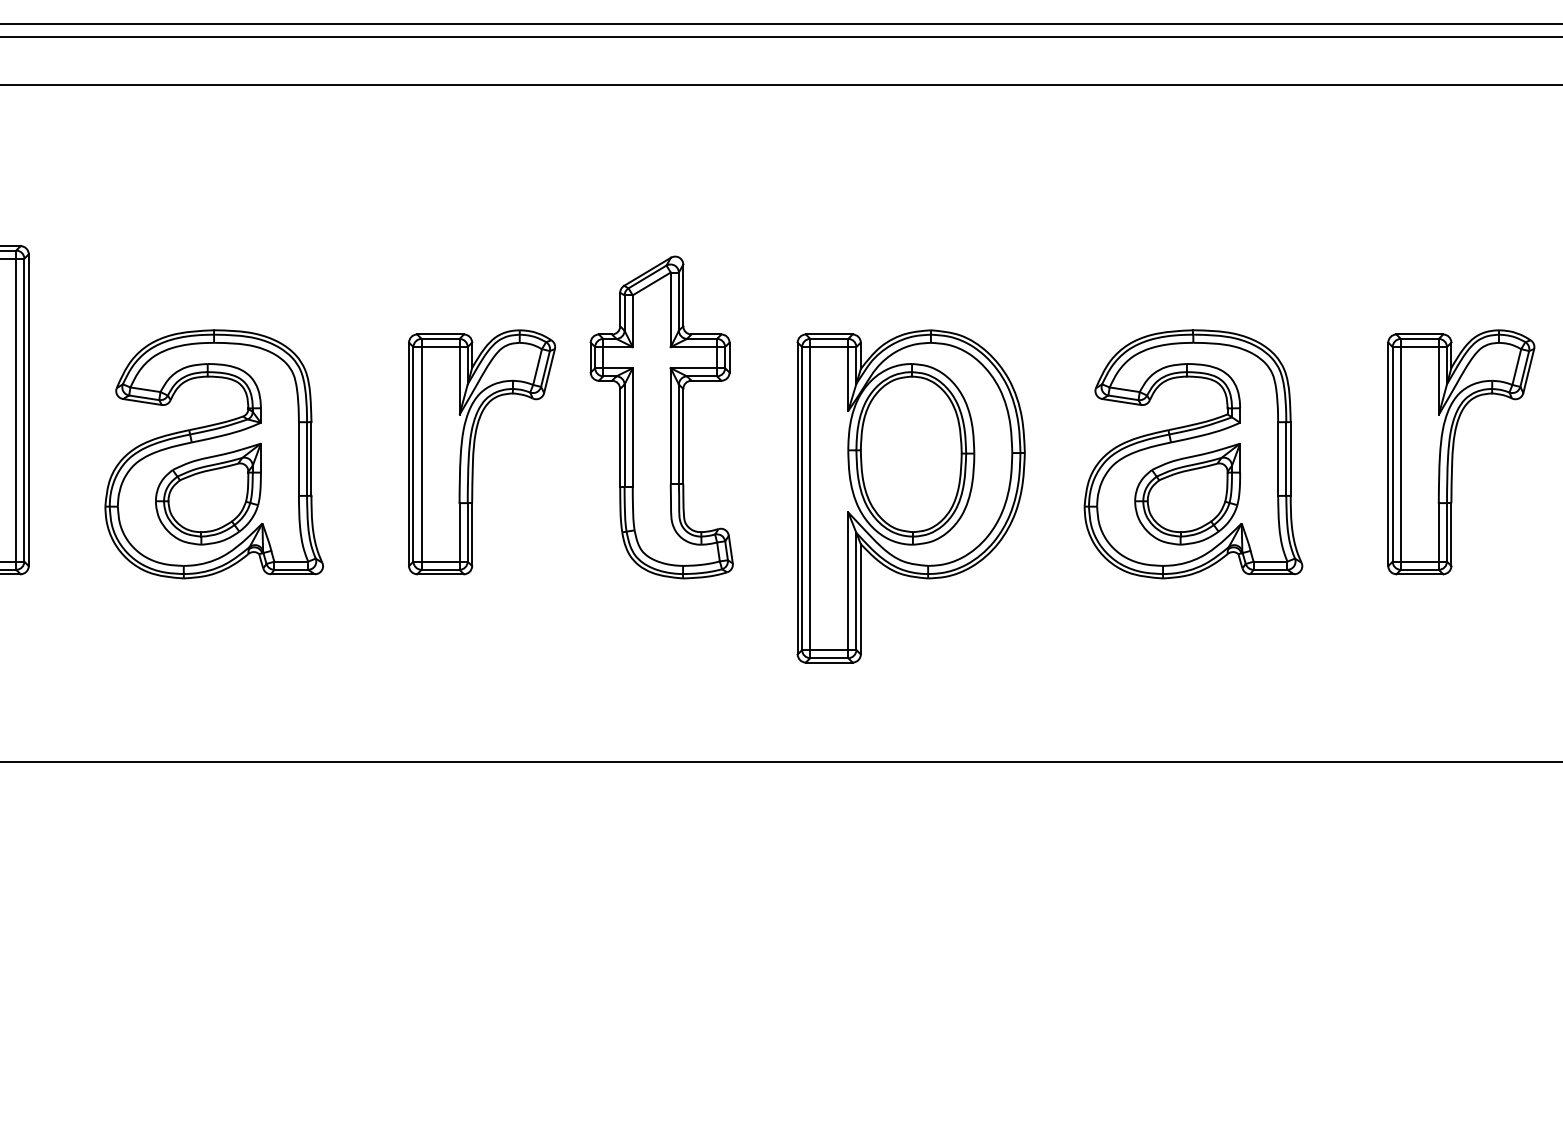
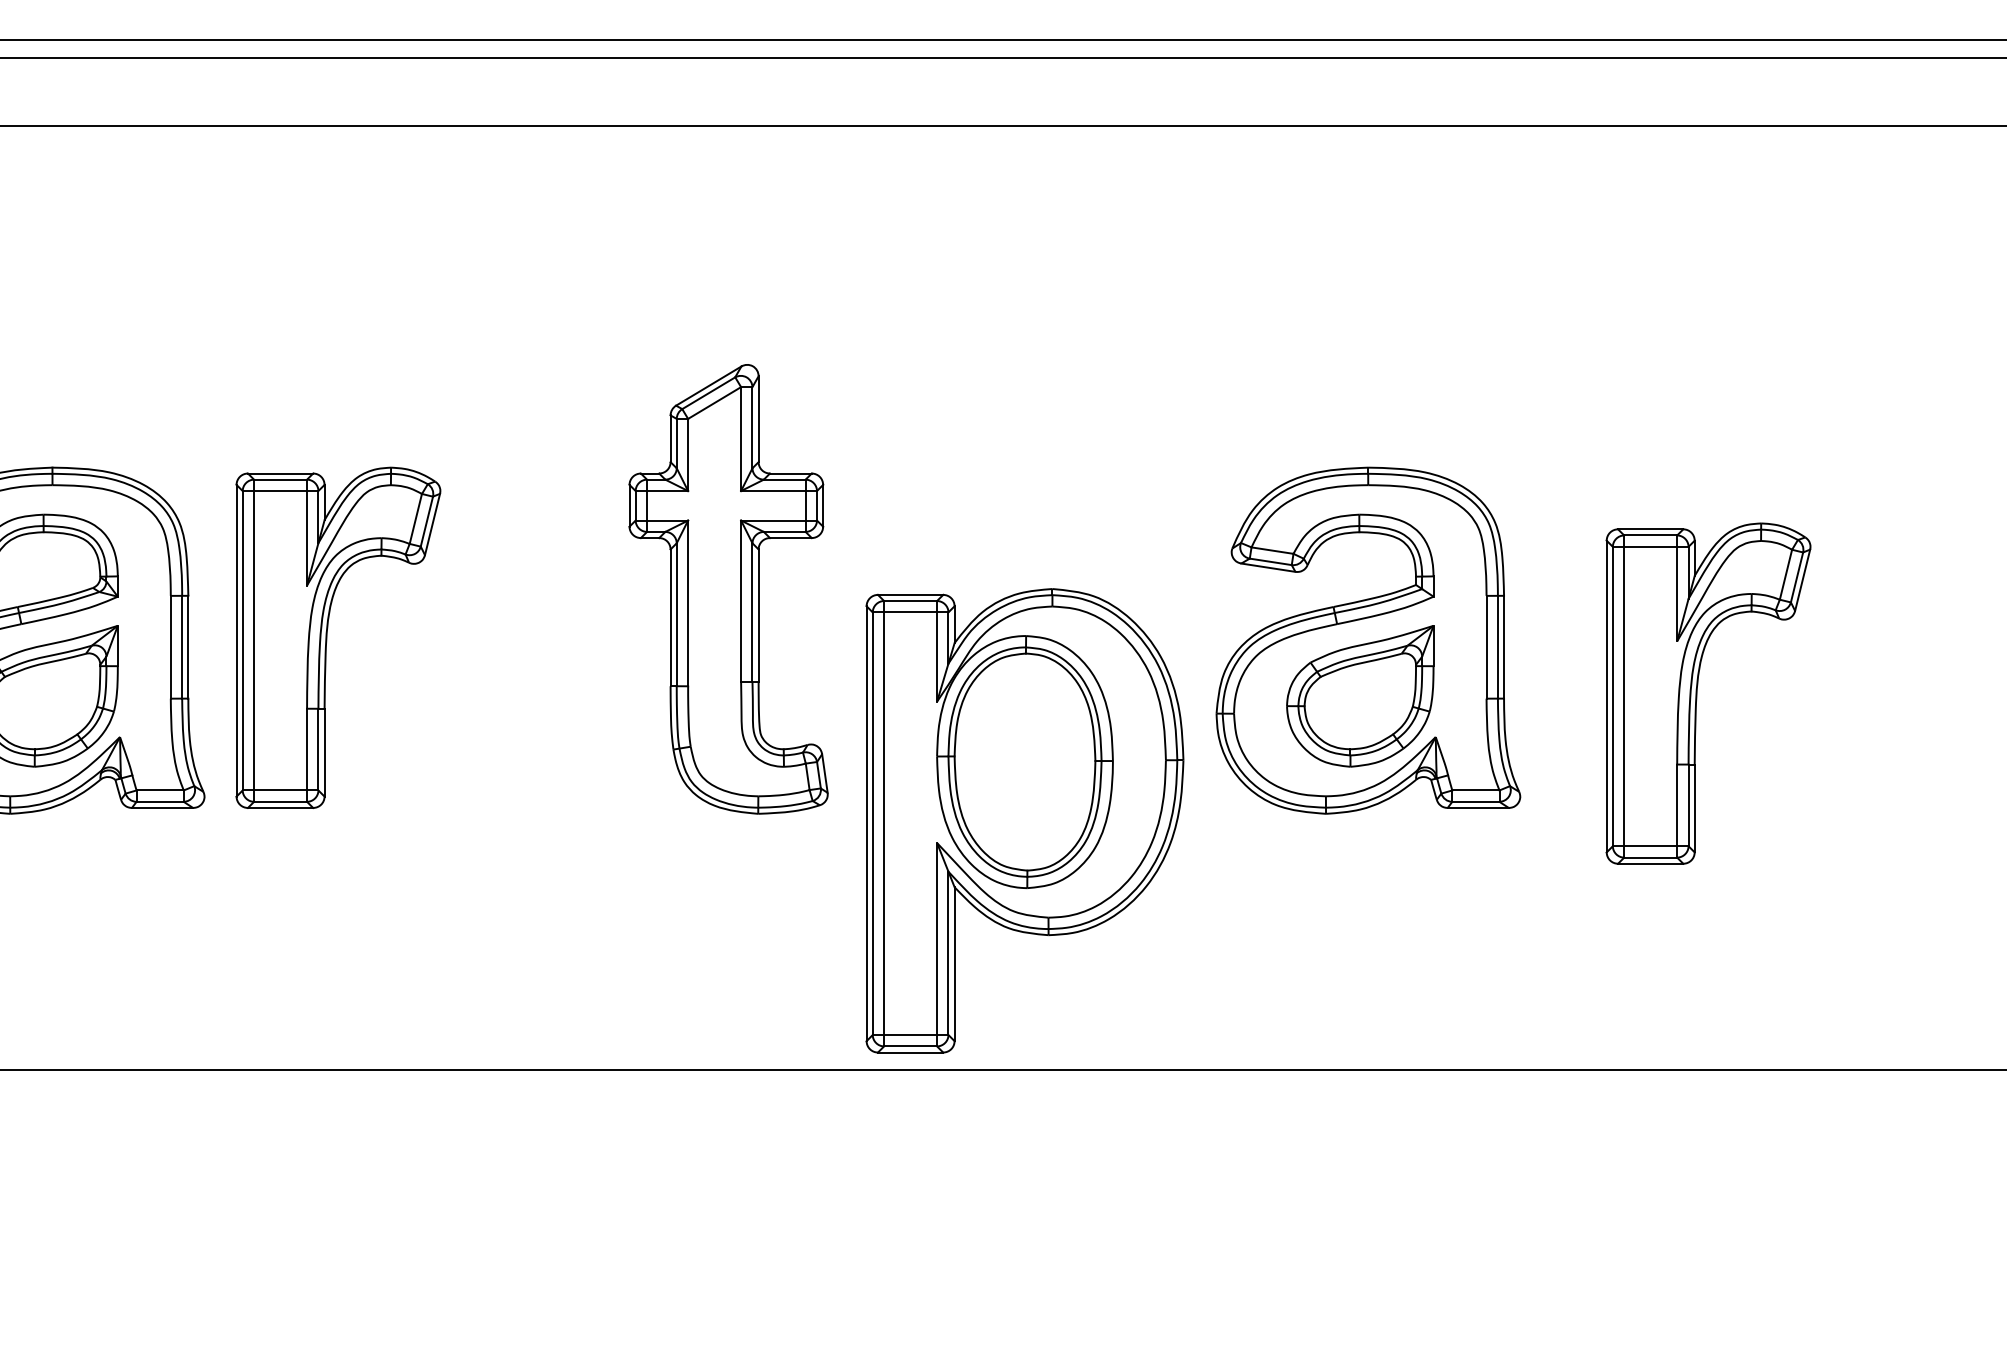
part: (661, 417) -> (728, 589), moved
part: (474, 452) -> (327, 638), moved
part: (1453, 452) -> (1697, 693), moved
part: (1193, 454) -> (1368, 640), moved
part: (910, 496) -> (1023, 820), moved

